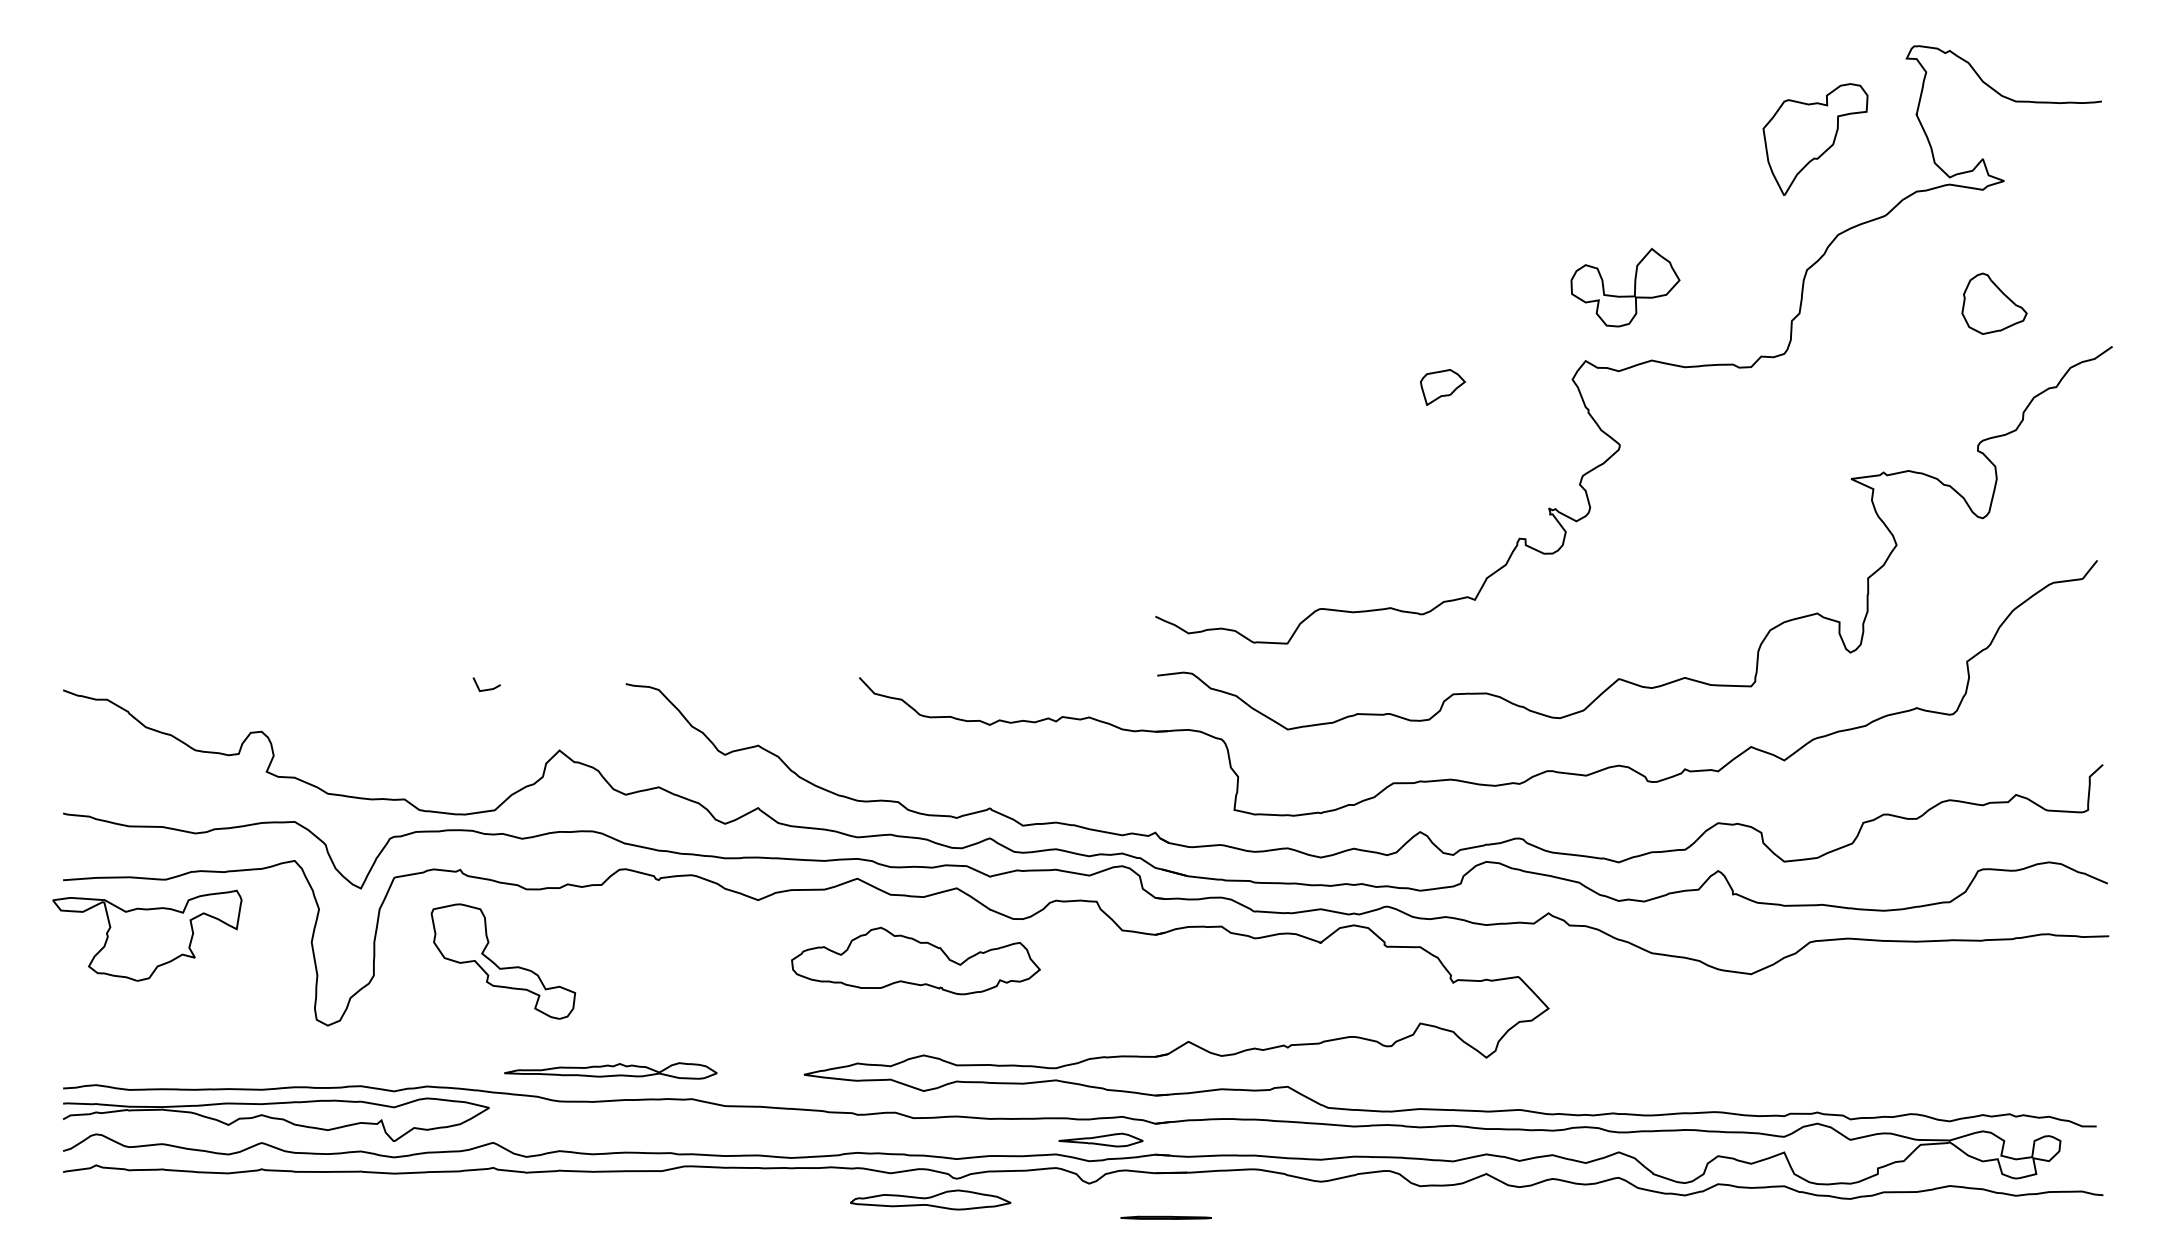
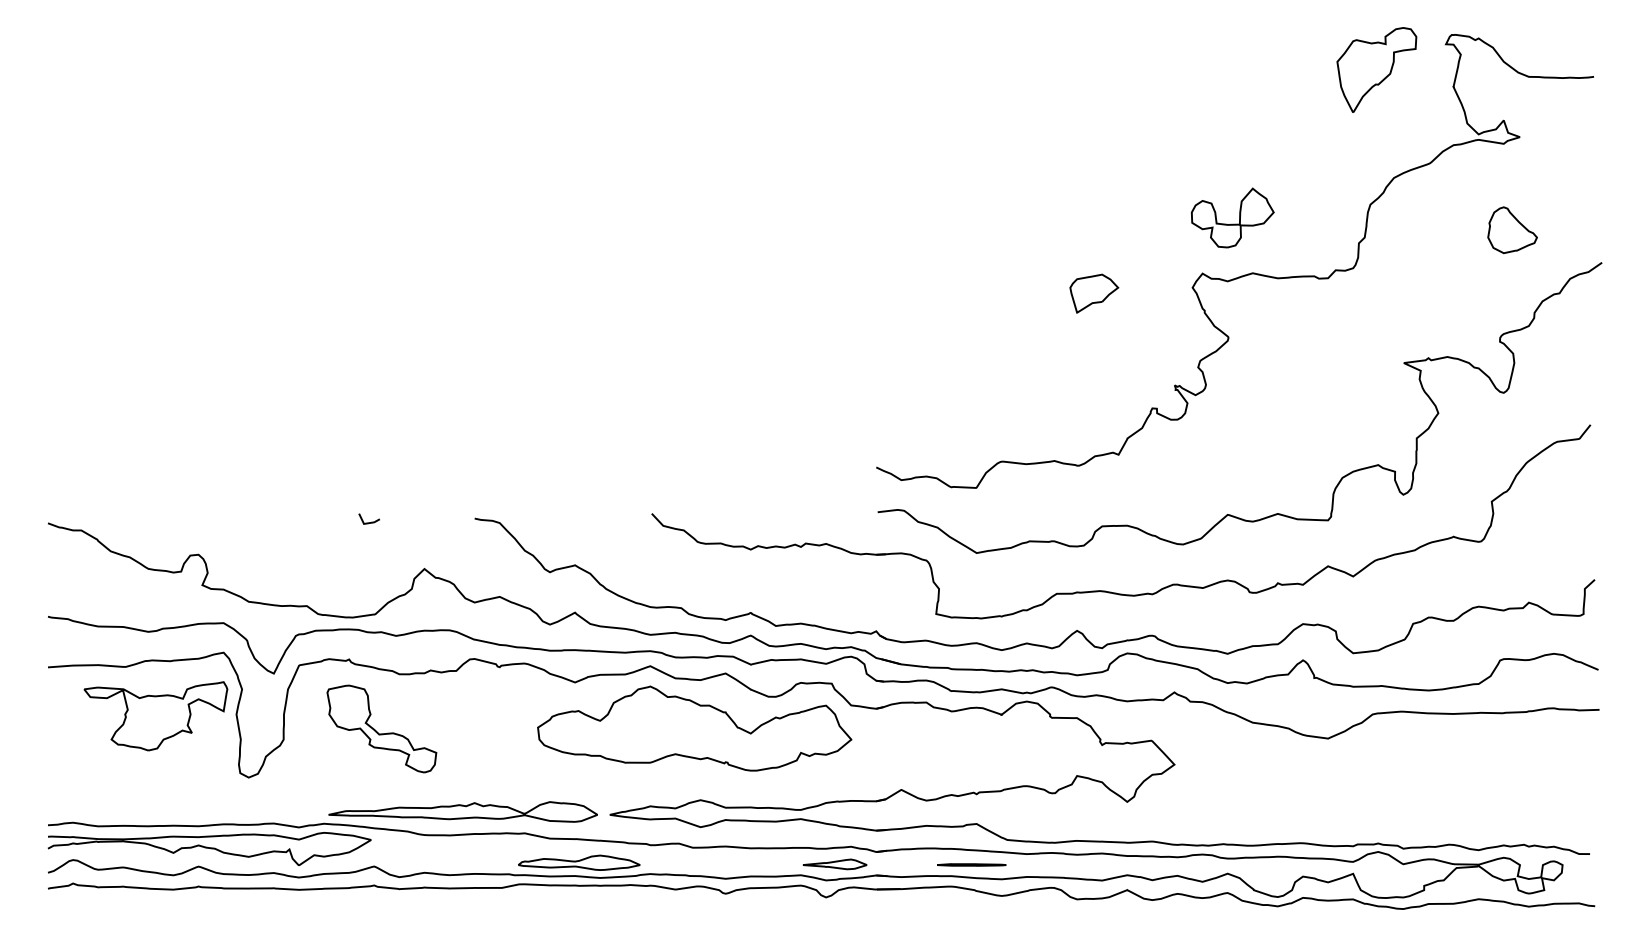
part: (1815, 139) -> (1376, 70), moved
part: (1442, 387) -> (1094, 293), size x1.43
part: (147, 935) -> (155, 716), moved
part: (915, 960) -> (694, 728), size x1.67
part: (610, 1070) -> (463, 811), size x1.67
part: (930, 1199) -> (579, 862), moved
line: (1165, 1217) -> (971, 864), moved

